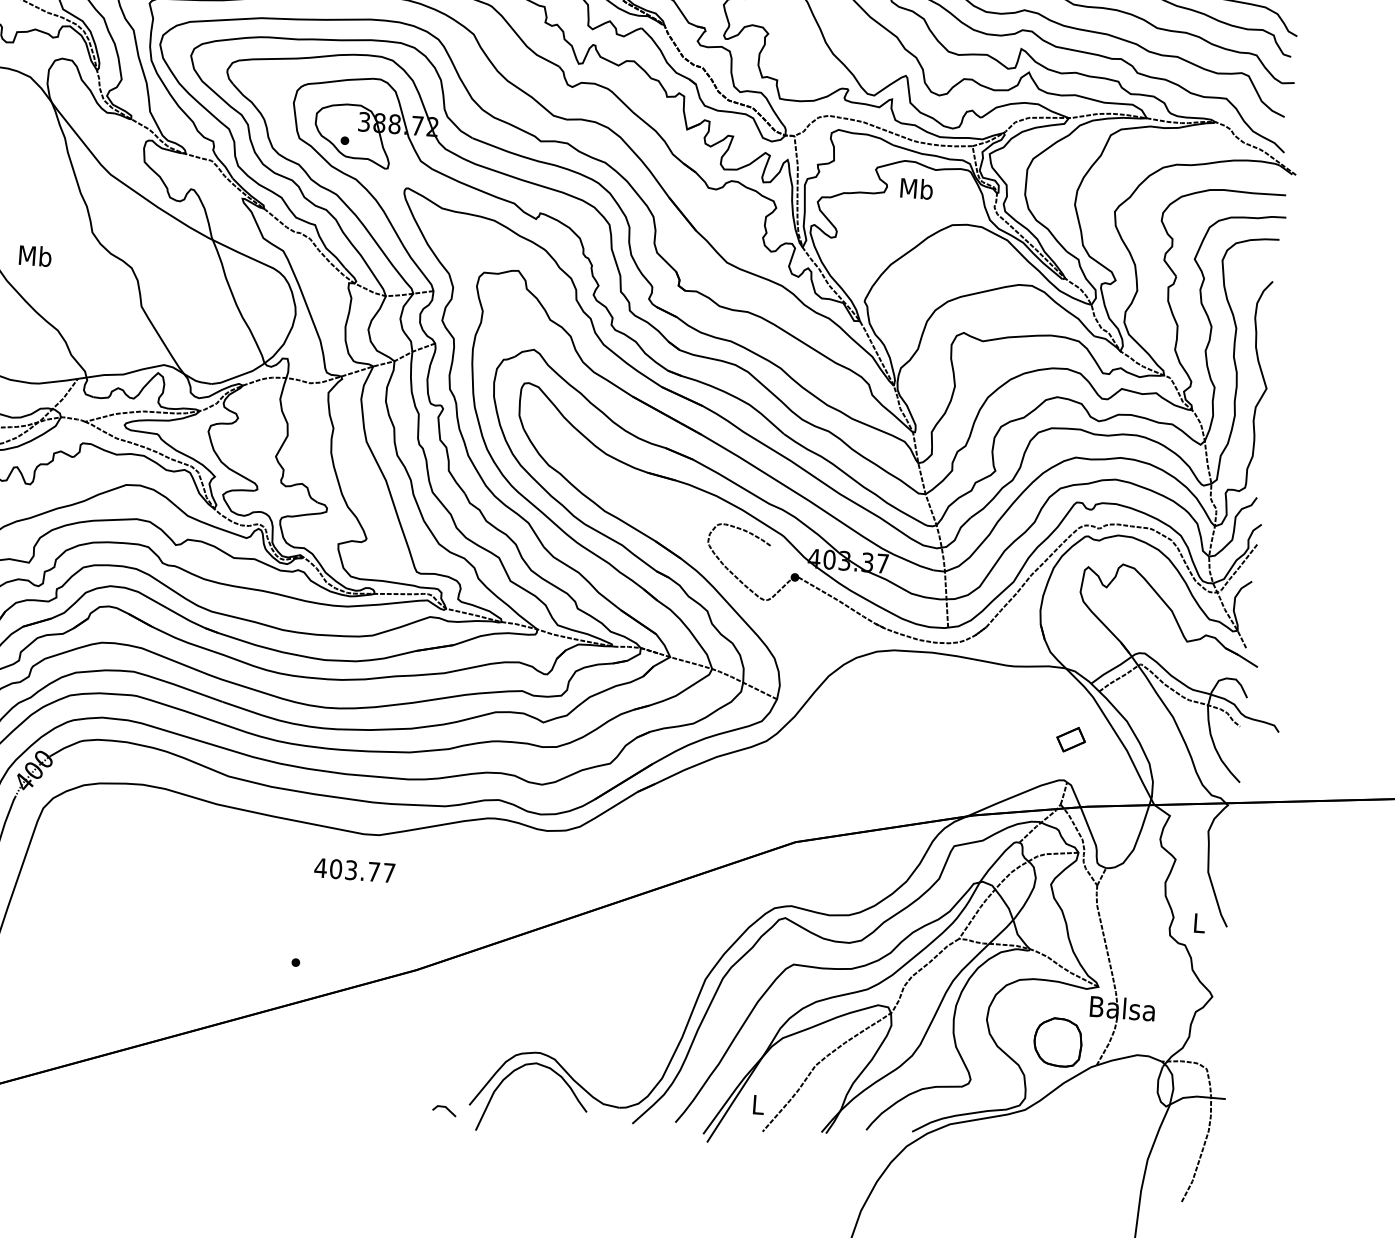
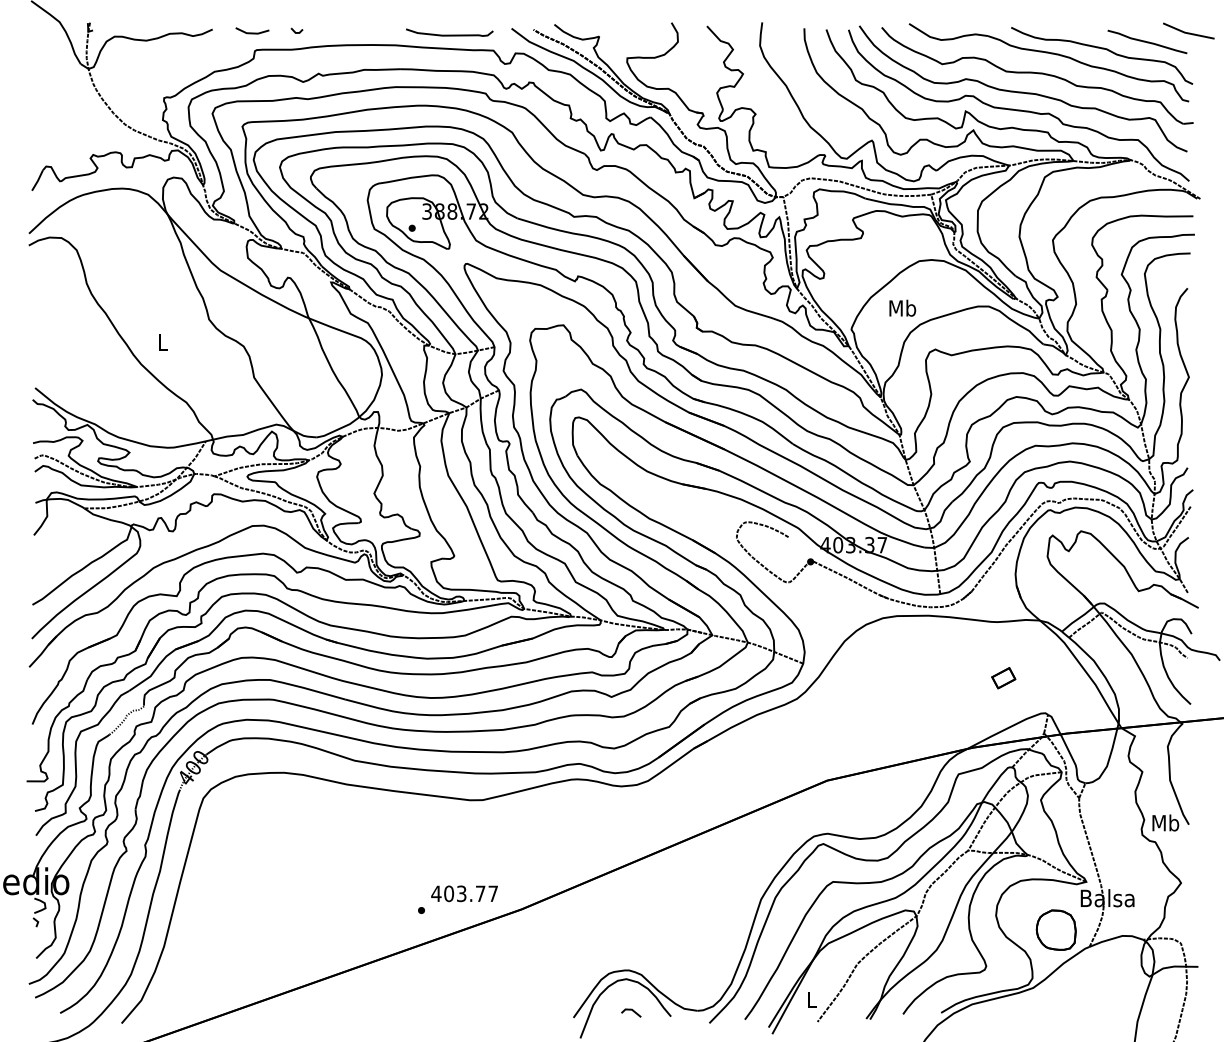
text: (916, 187) -> (902, 307), moved
text: (35, 255) -> (163, 341), Mb -> L
part: (1070, 740) -> (1003, 678), moved
text: (354, 870) -> (464, 893), moved
text: (1198, 922) -> (1165, 822), L -> Mb
line: (445, 1109) -> (632, 1011), moved

